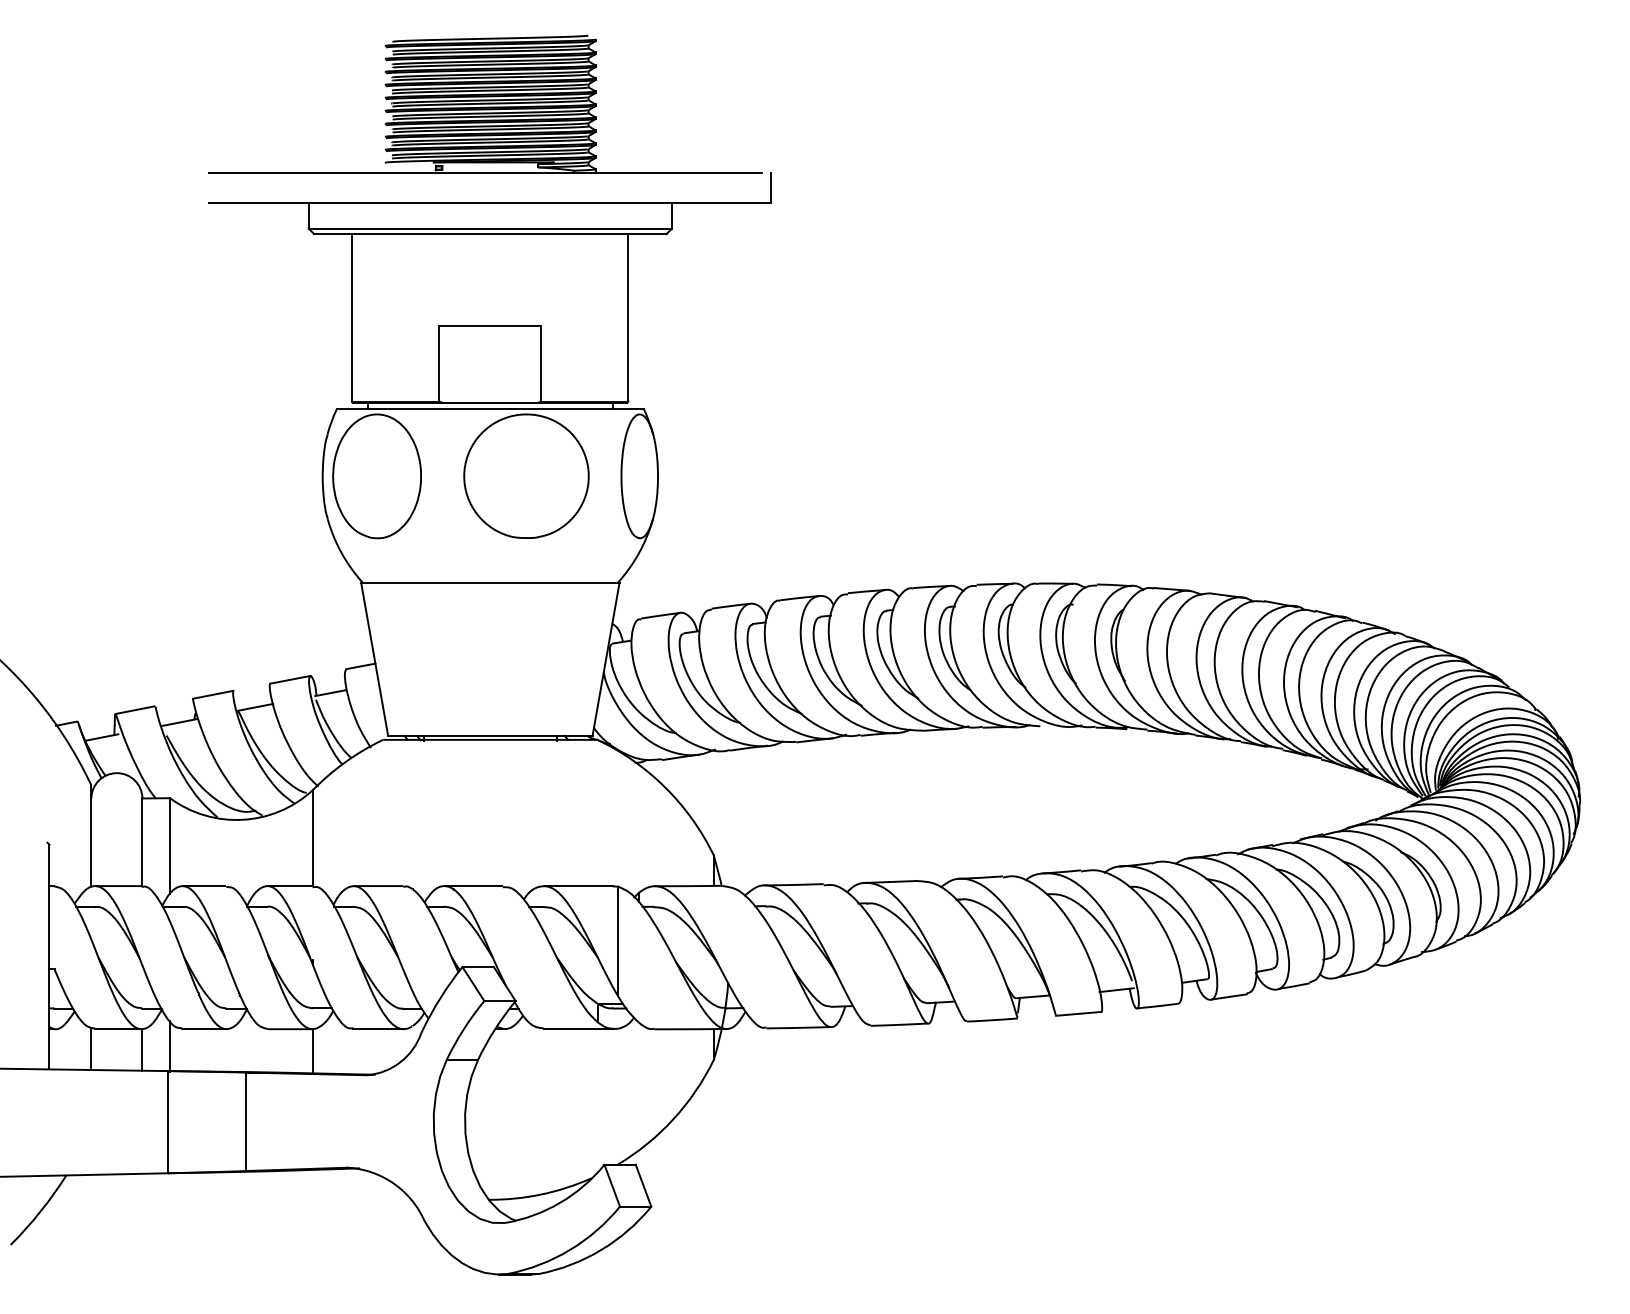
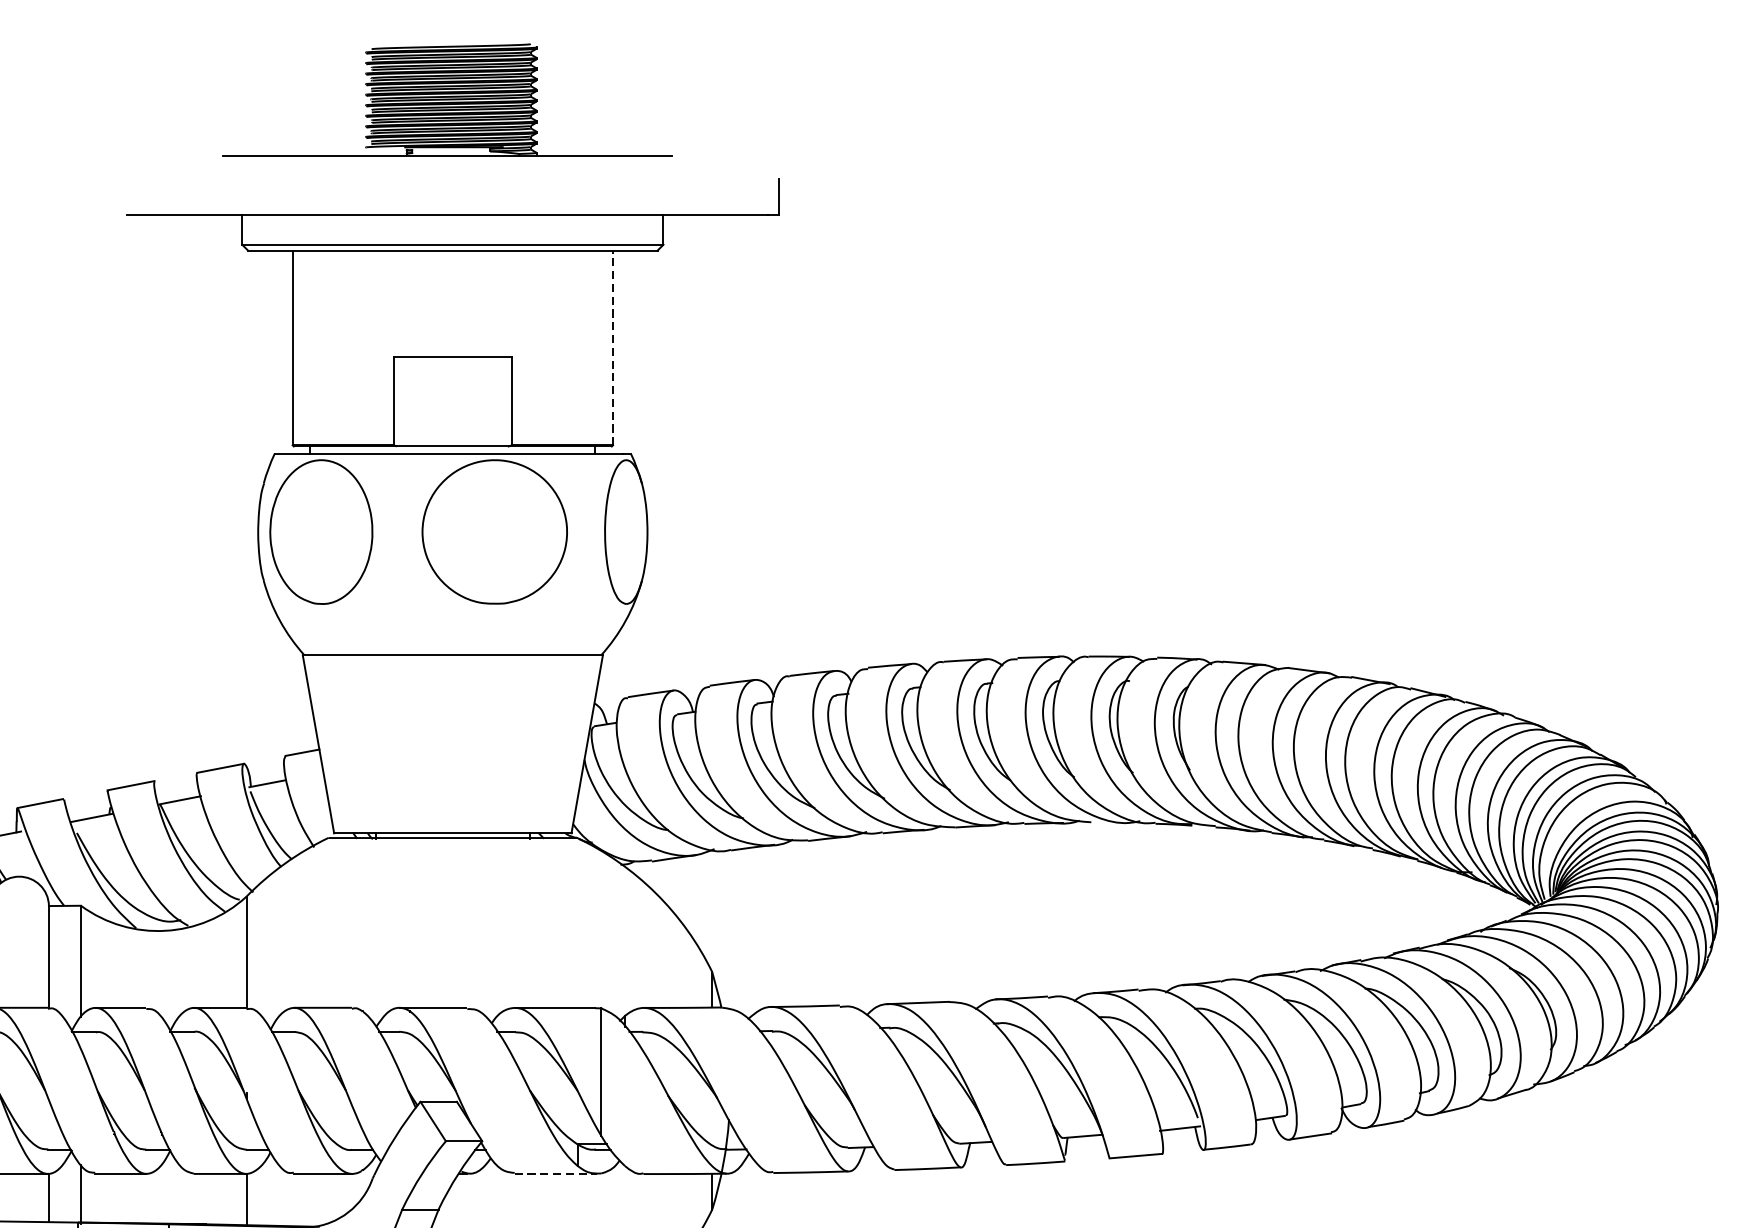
part: (485, 103) -> (447, 99), size x0.7
line: (628, 317) -> (613, 347), solid -> dashed
line: (579, 1029) -> (556, 1174), solid -> dashed

